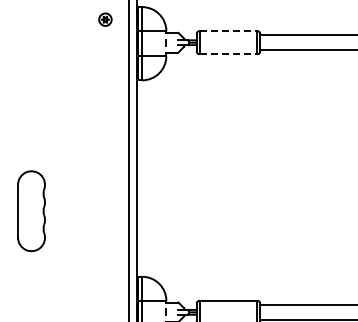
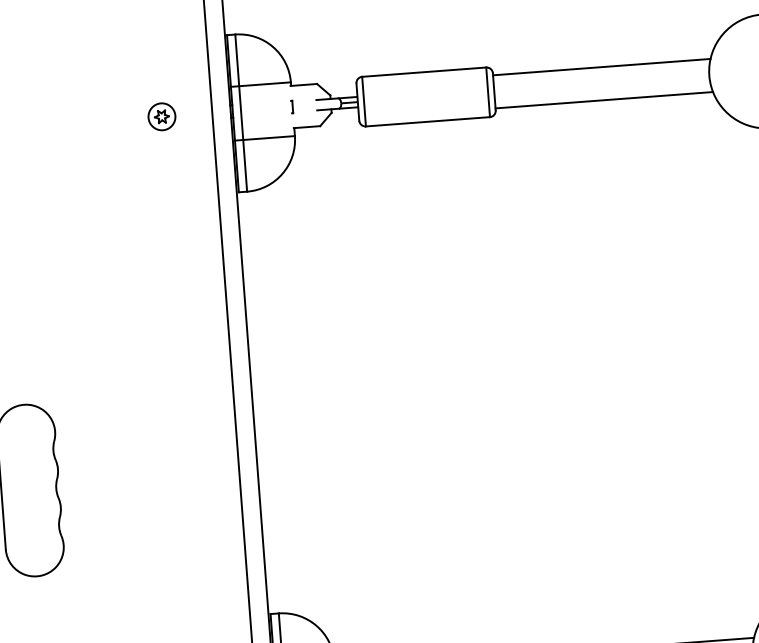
part: (105, 19) -> (162, 116), moved
line: (228, 31) -> (424, 72), dashed -> solid
line: (228, 54) -> (428, 122), dashed -> solid

